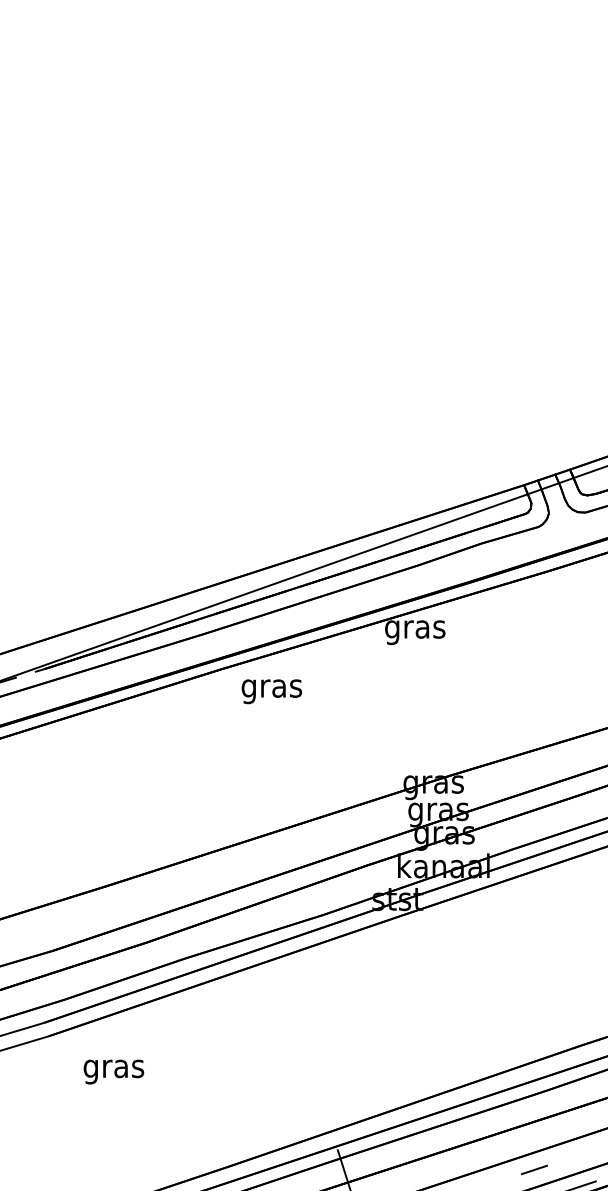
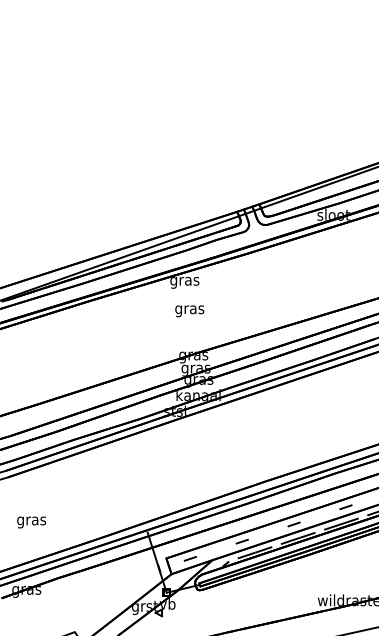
text: (271, 692) -> (189, 311), moved
text: (113, 1072) -> (31, 522), moved

